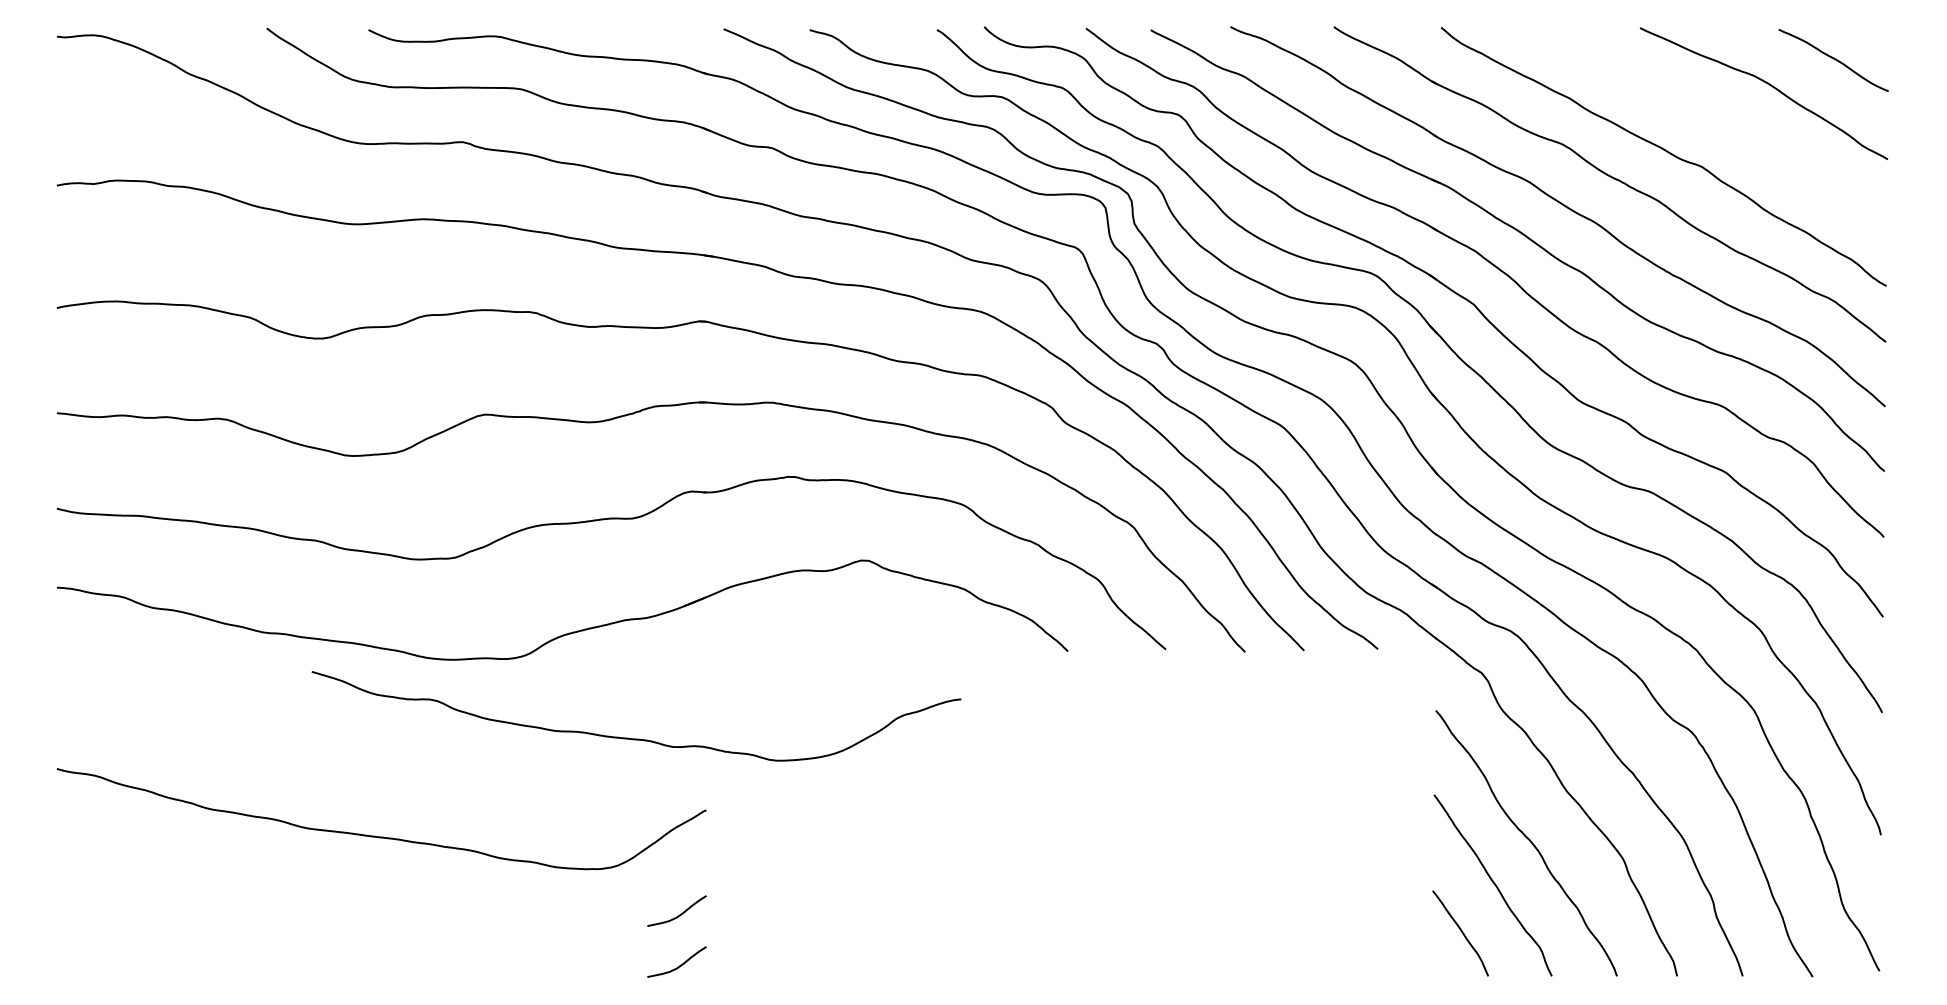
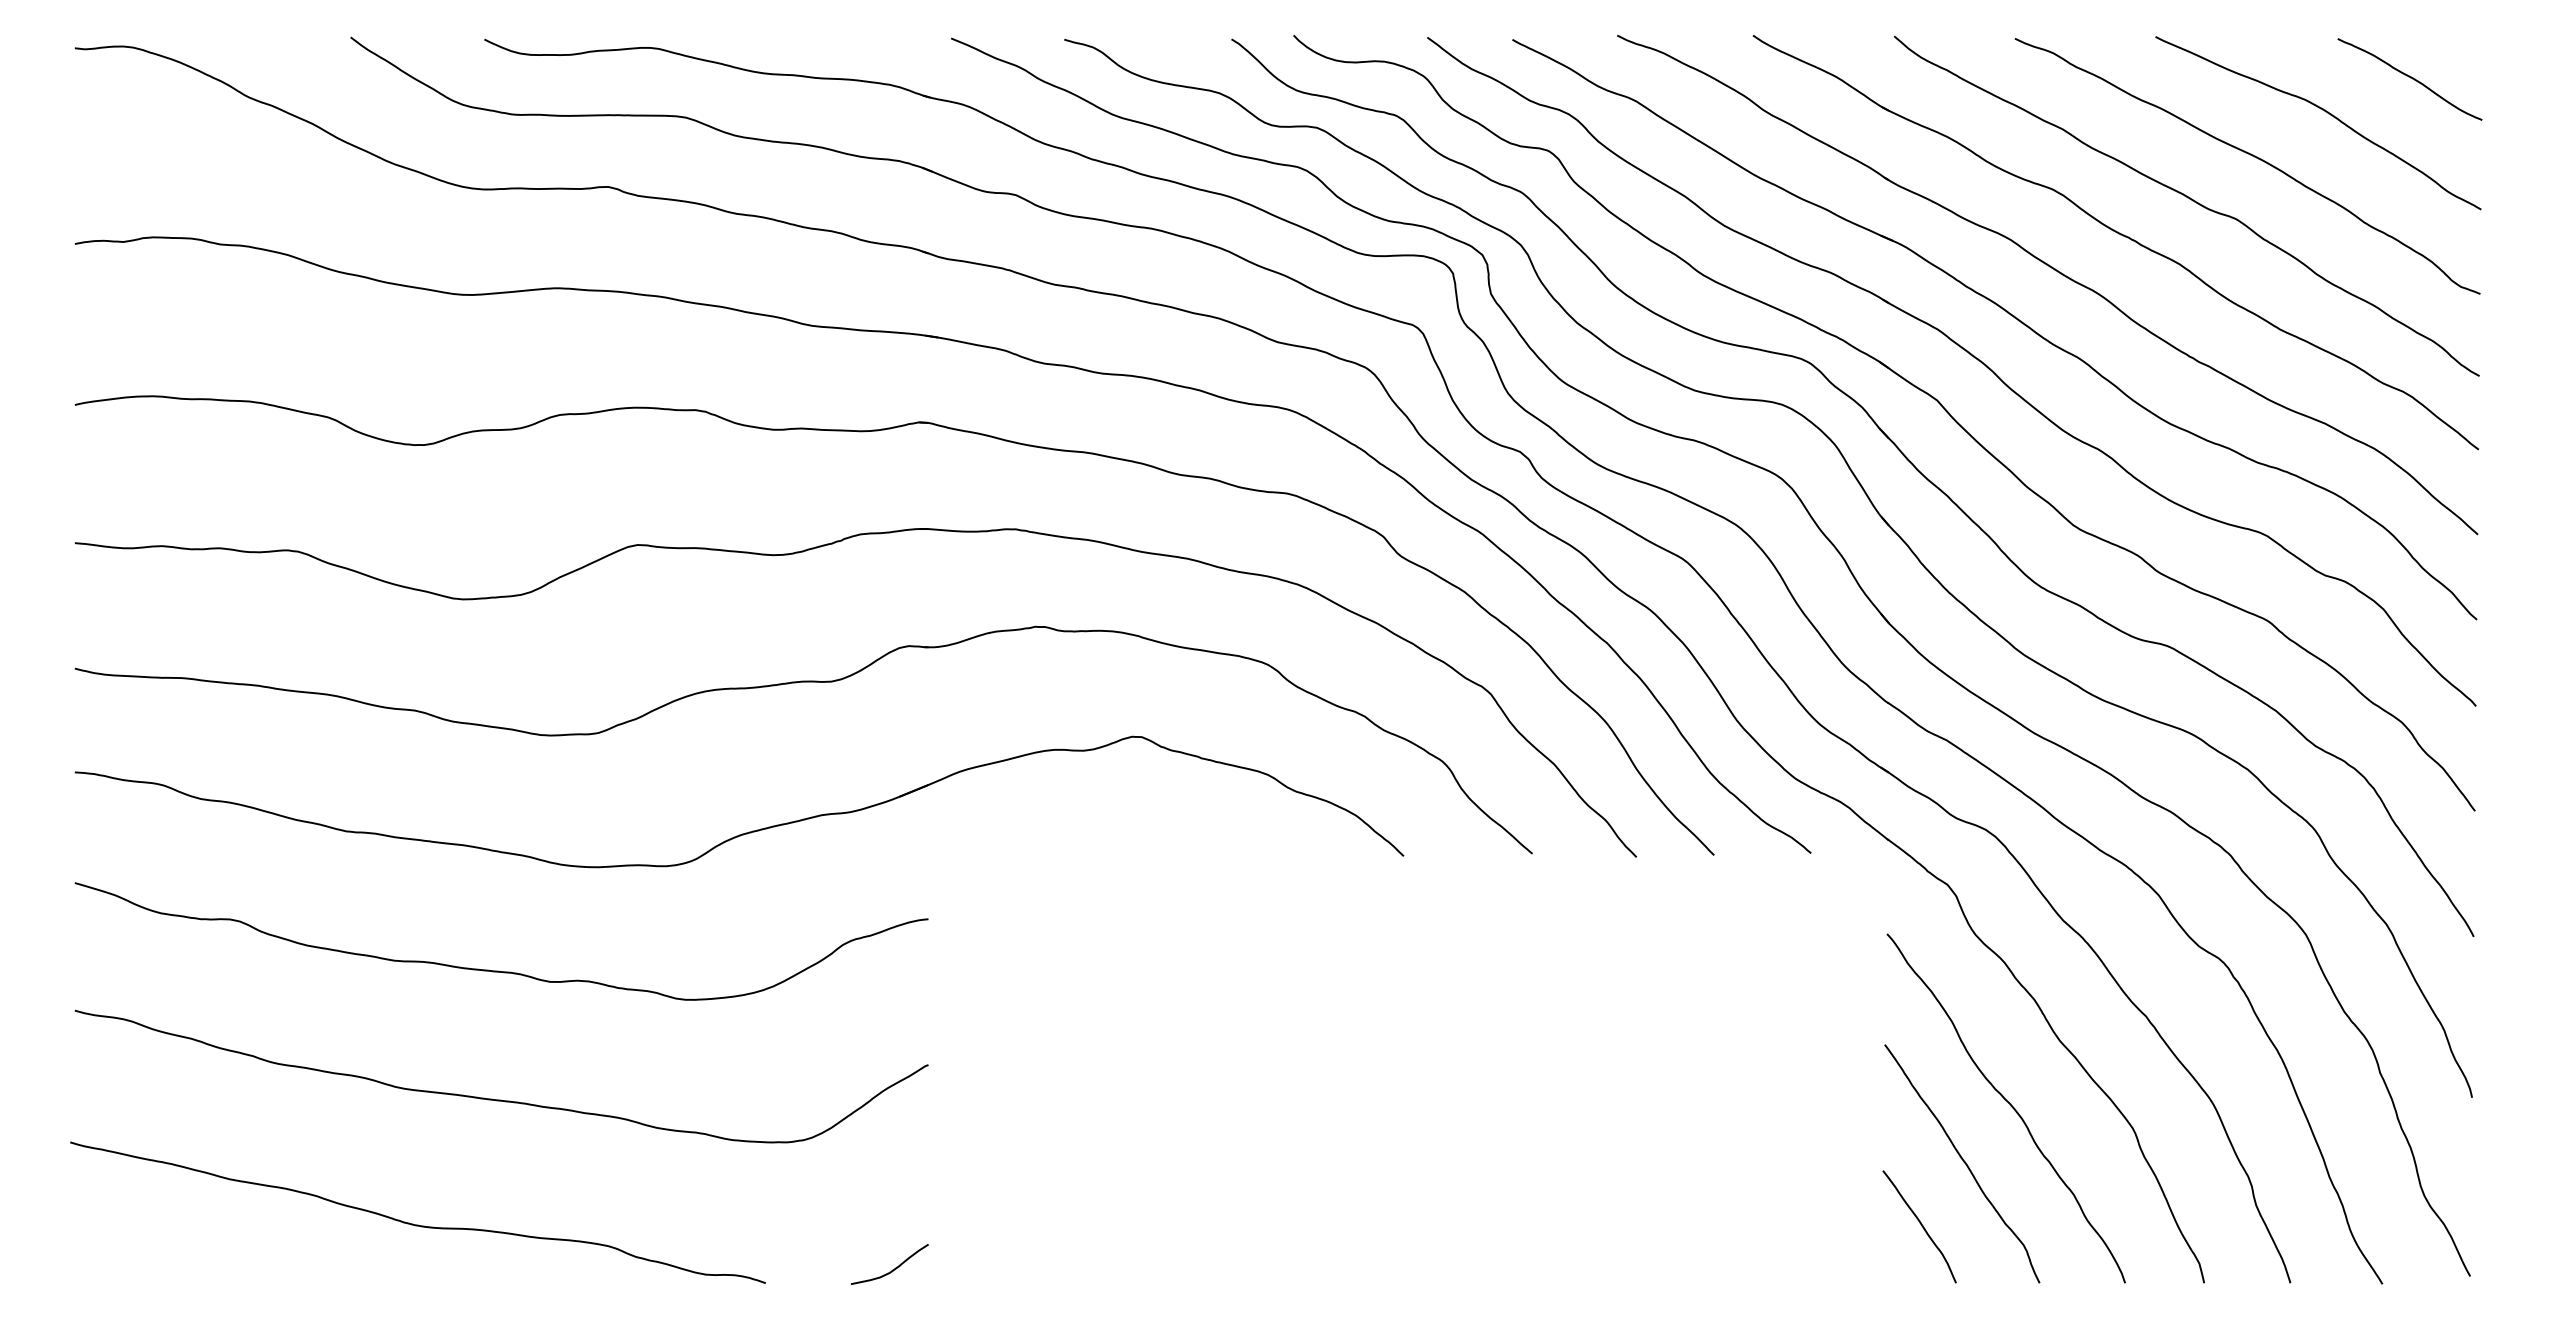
curve: (1713, 119) -> (2252, 156), added
curve: (634, 738) -> (498, 970), moved
curve: (679, 914) -> (892, 1202), removed
curve: (314, 930) -> (413, 1223), added

